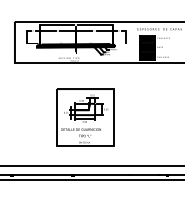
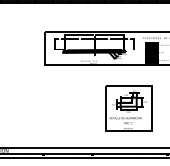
part: (84, 117) -> (128, 108), moved

